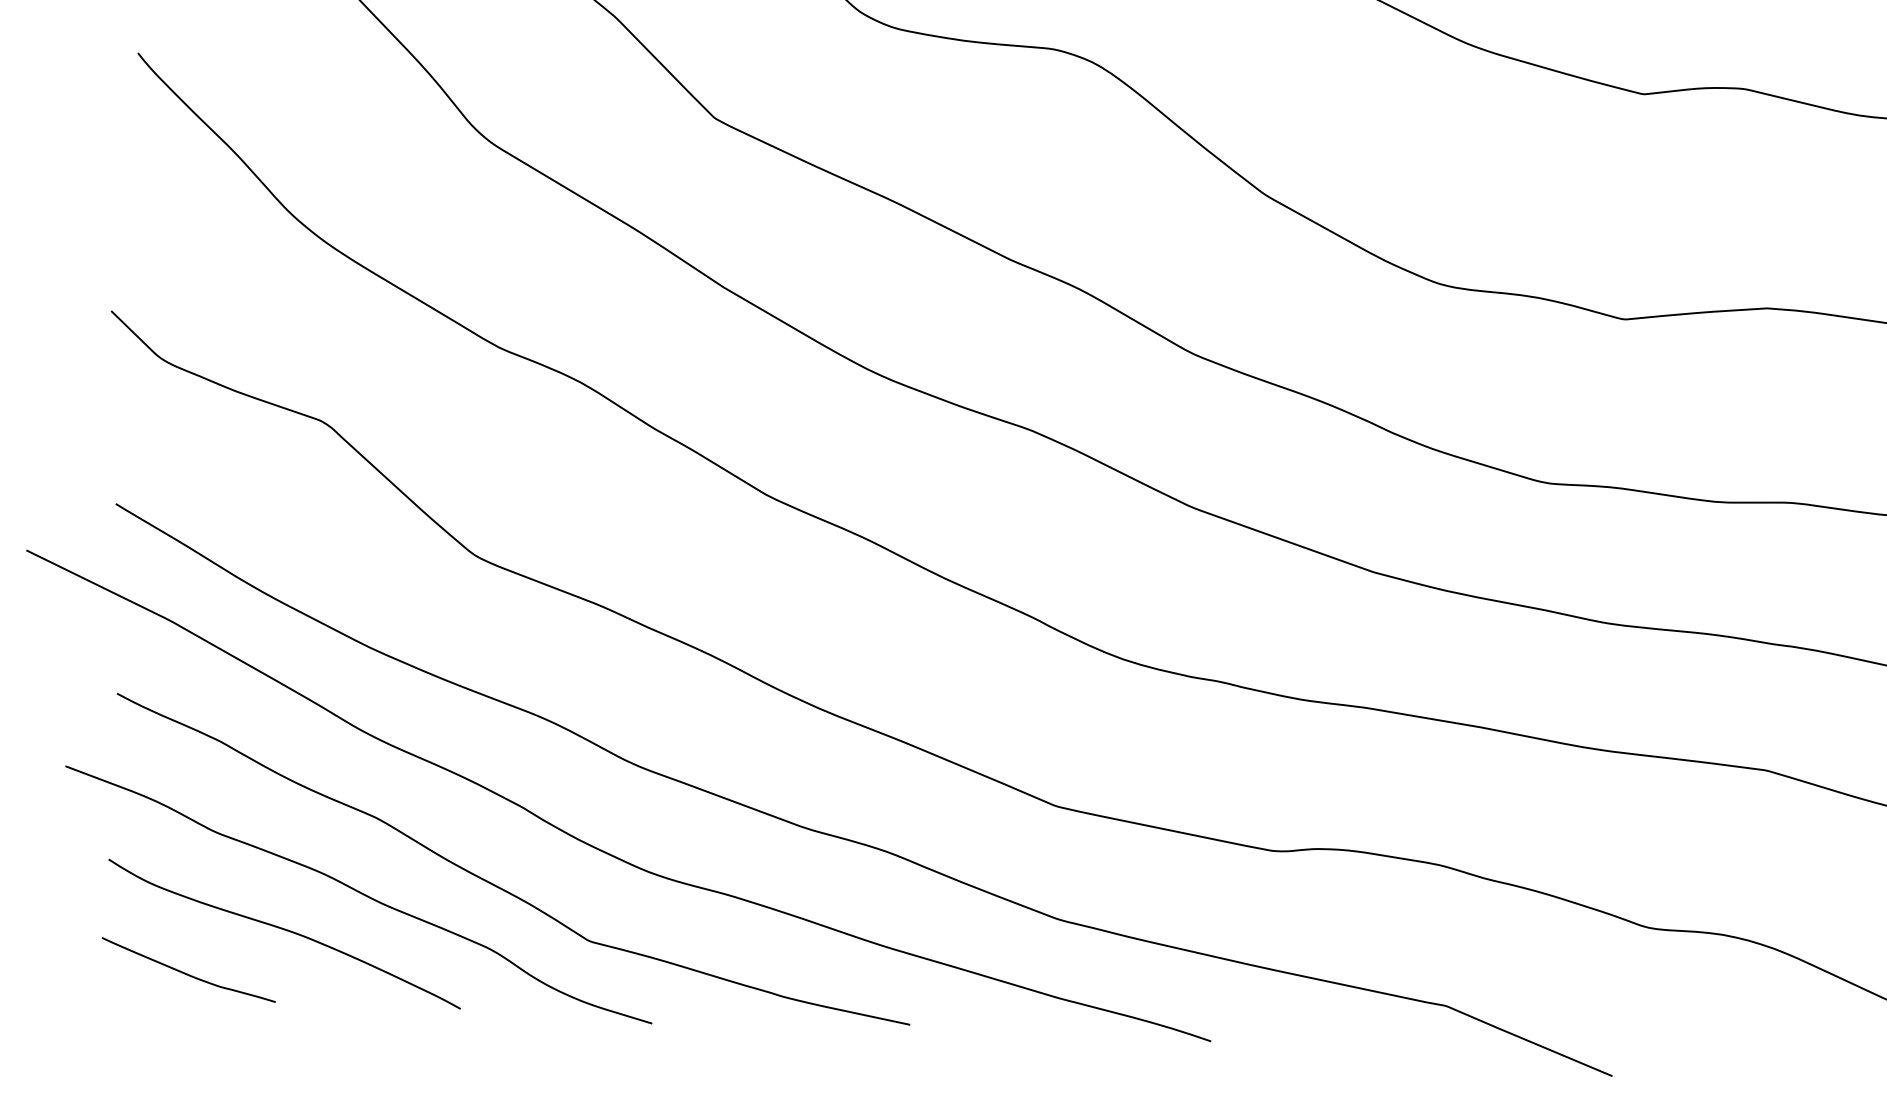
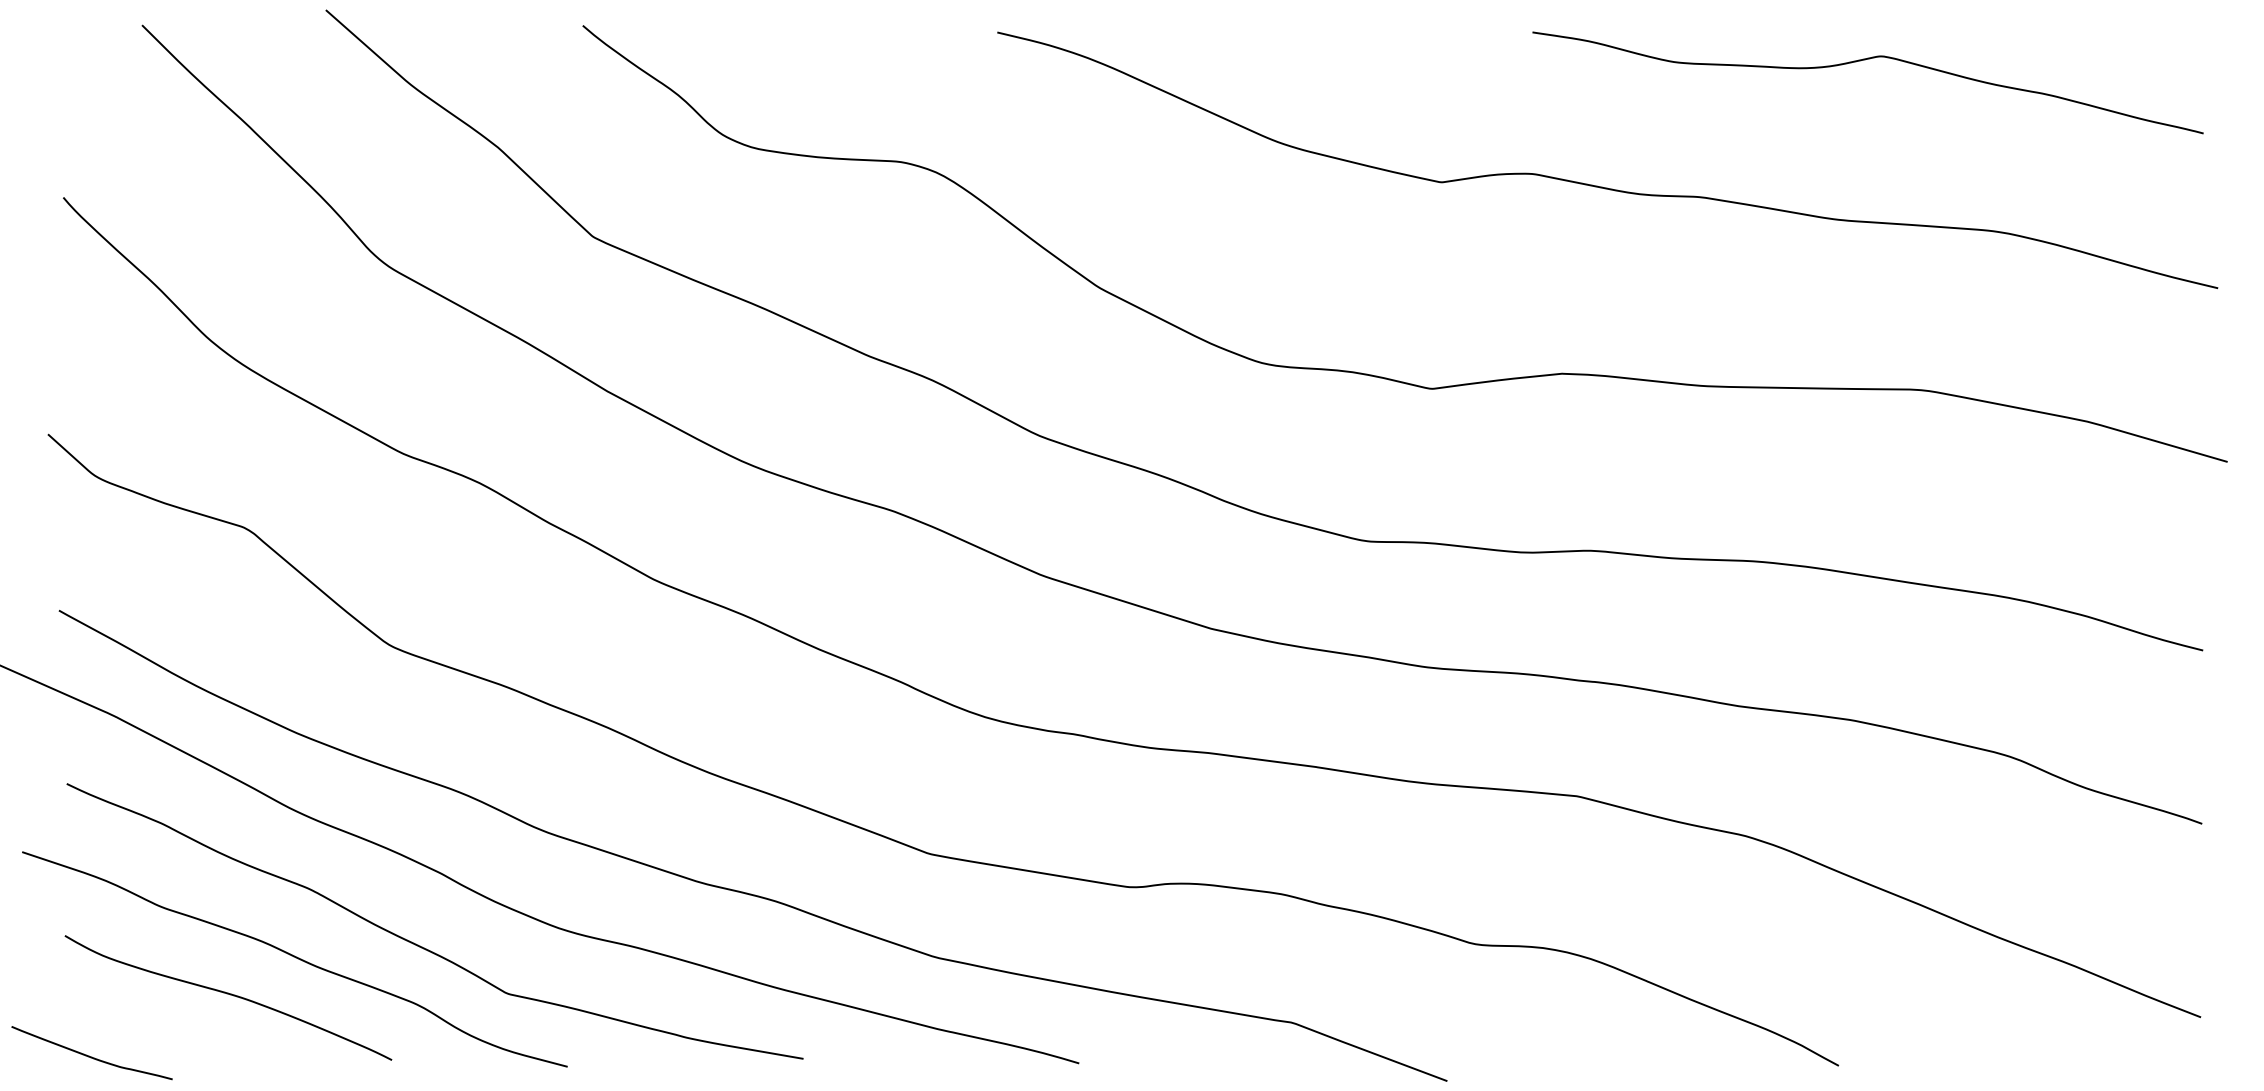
curve: (185, 972) -> (89, 1055), moved

